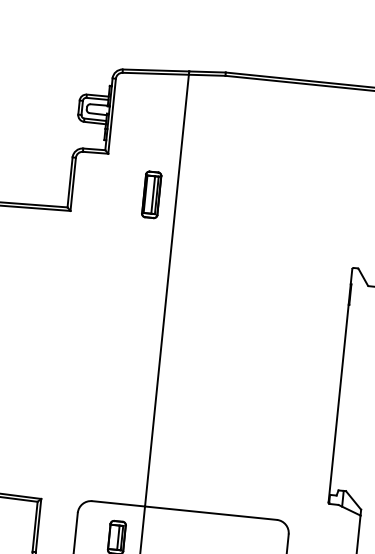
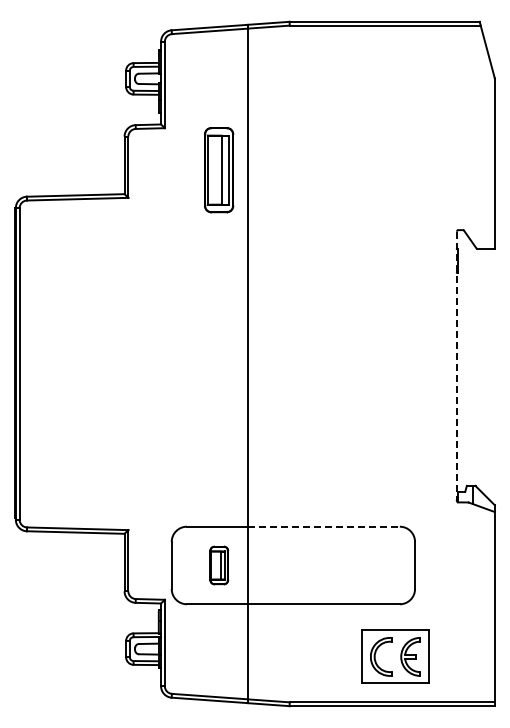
part: (151, 194) -> (219, 169), size x1.6
line: (340, 386) -> (456, 366), solid -> dashed
line: (211, 513) -> (324, 526), solid -> dashed

